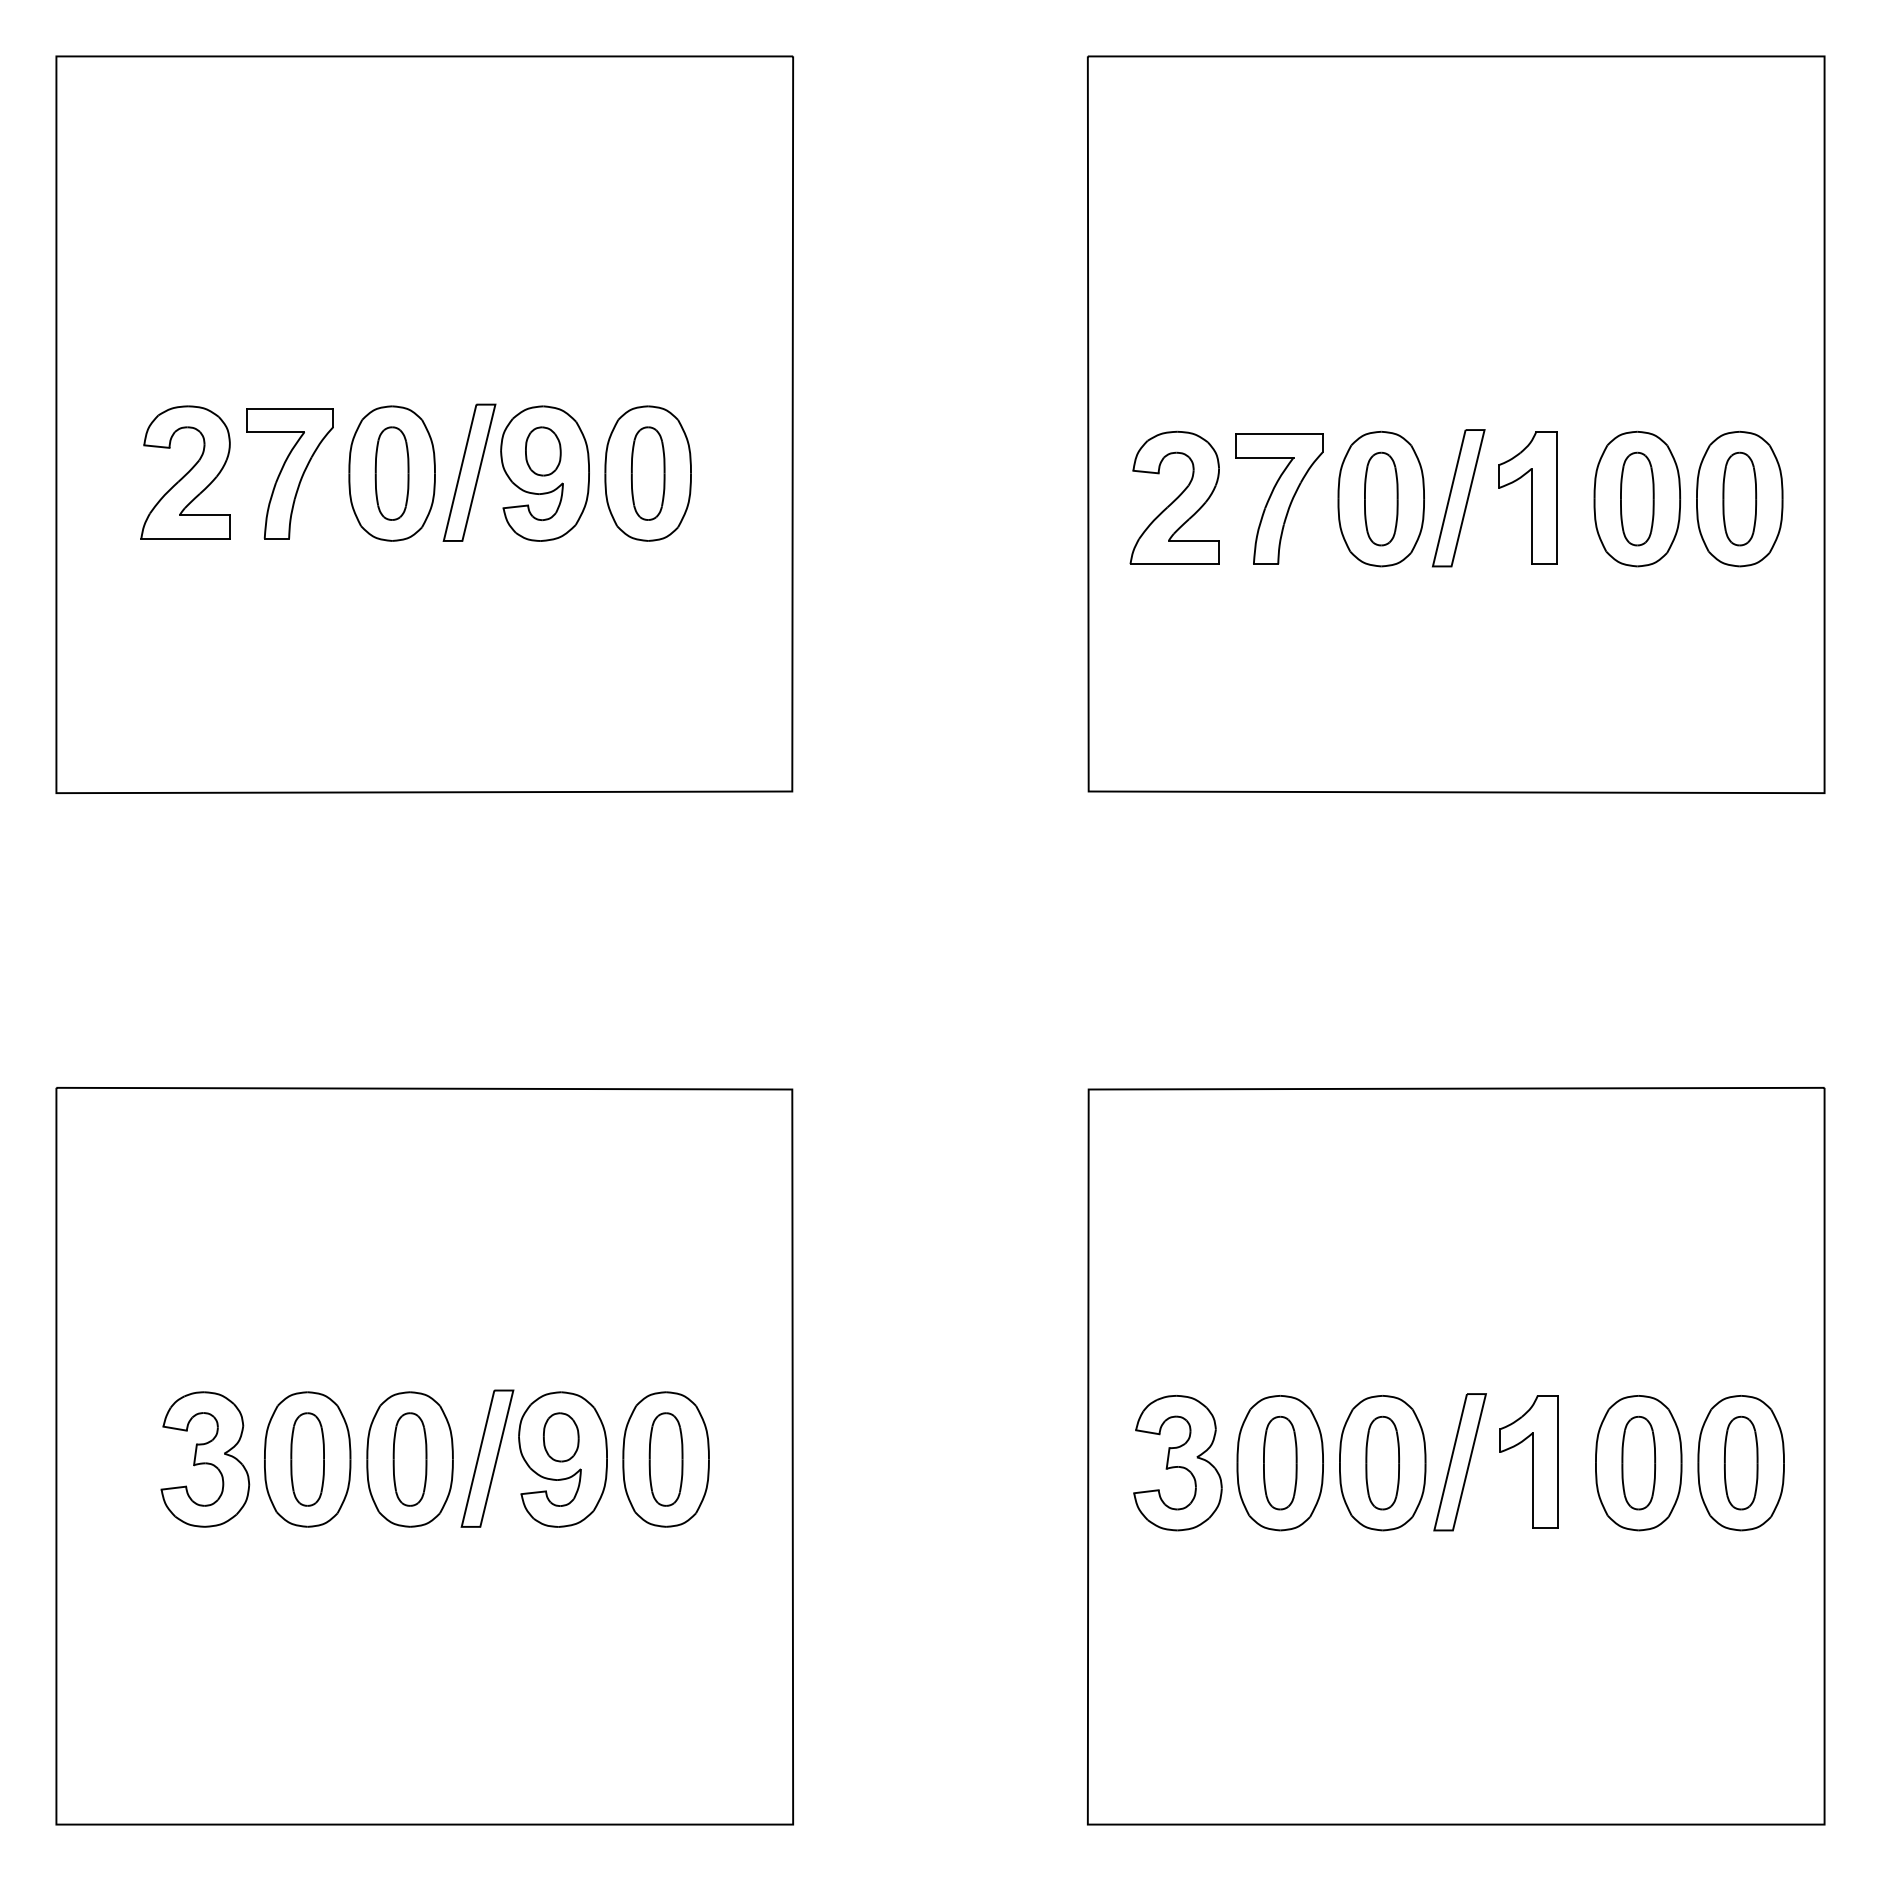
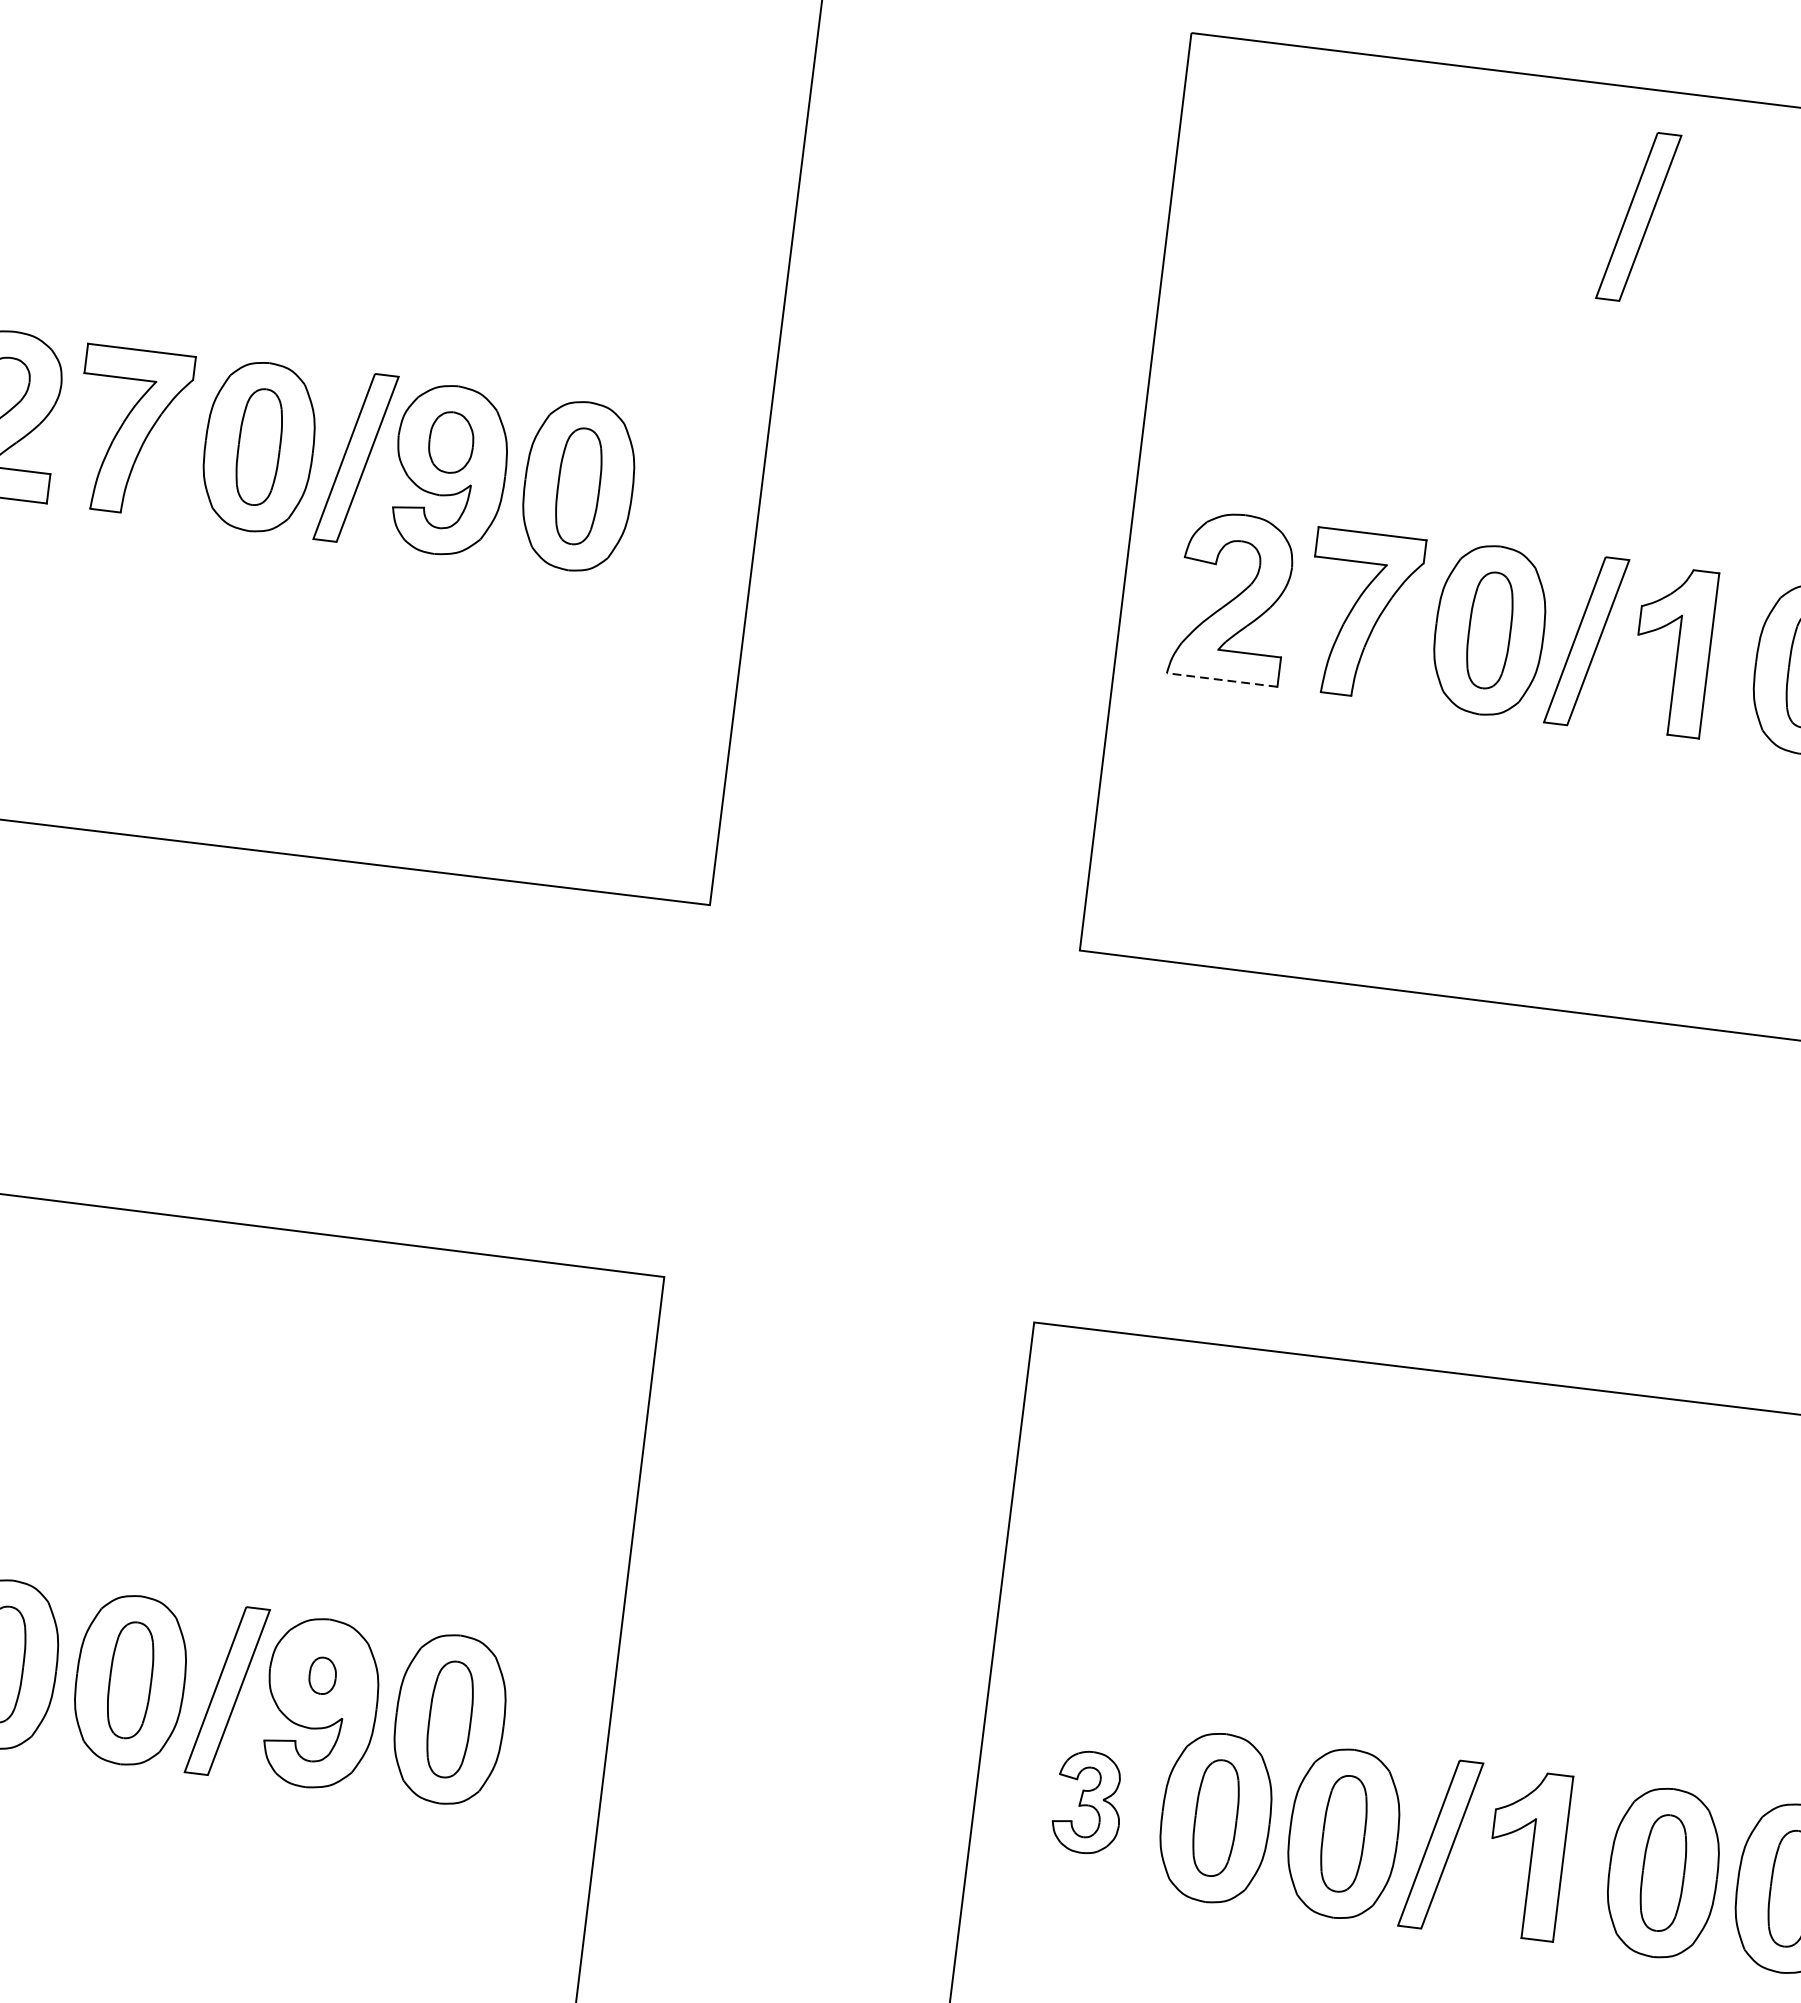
part: (1458, 158) -> (1638, 217), added
line: (1174, 564) -> (1221, 680), solid -> dashed
part: (561, 1437) -> (322, 1675), size x0.6
part: (1177, 1463) -> (1087, 1802), size x0.6

